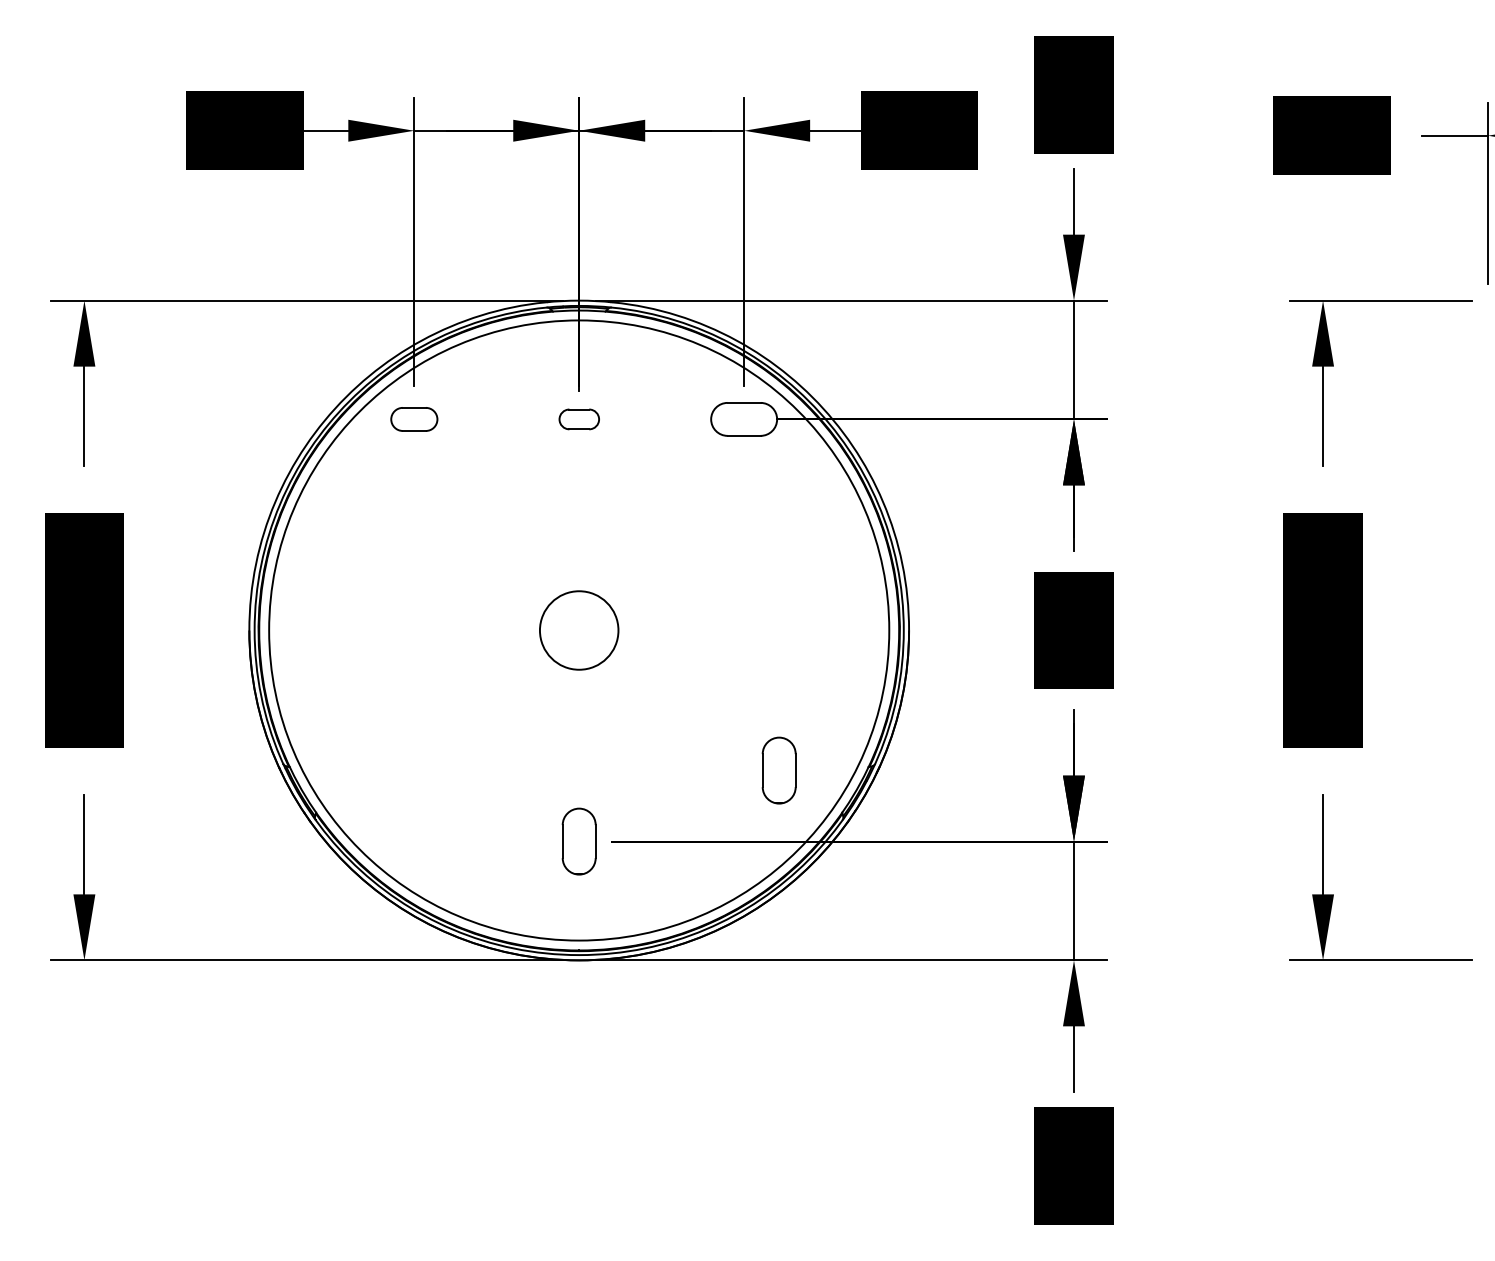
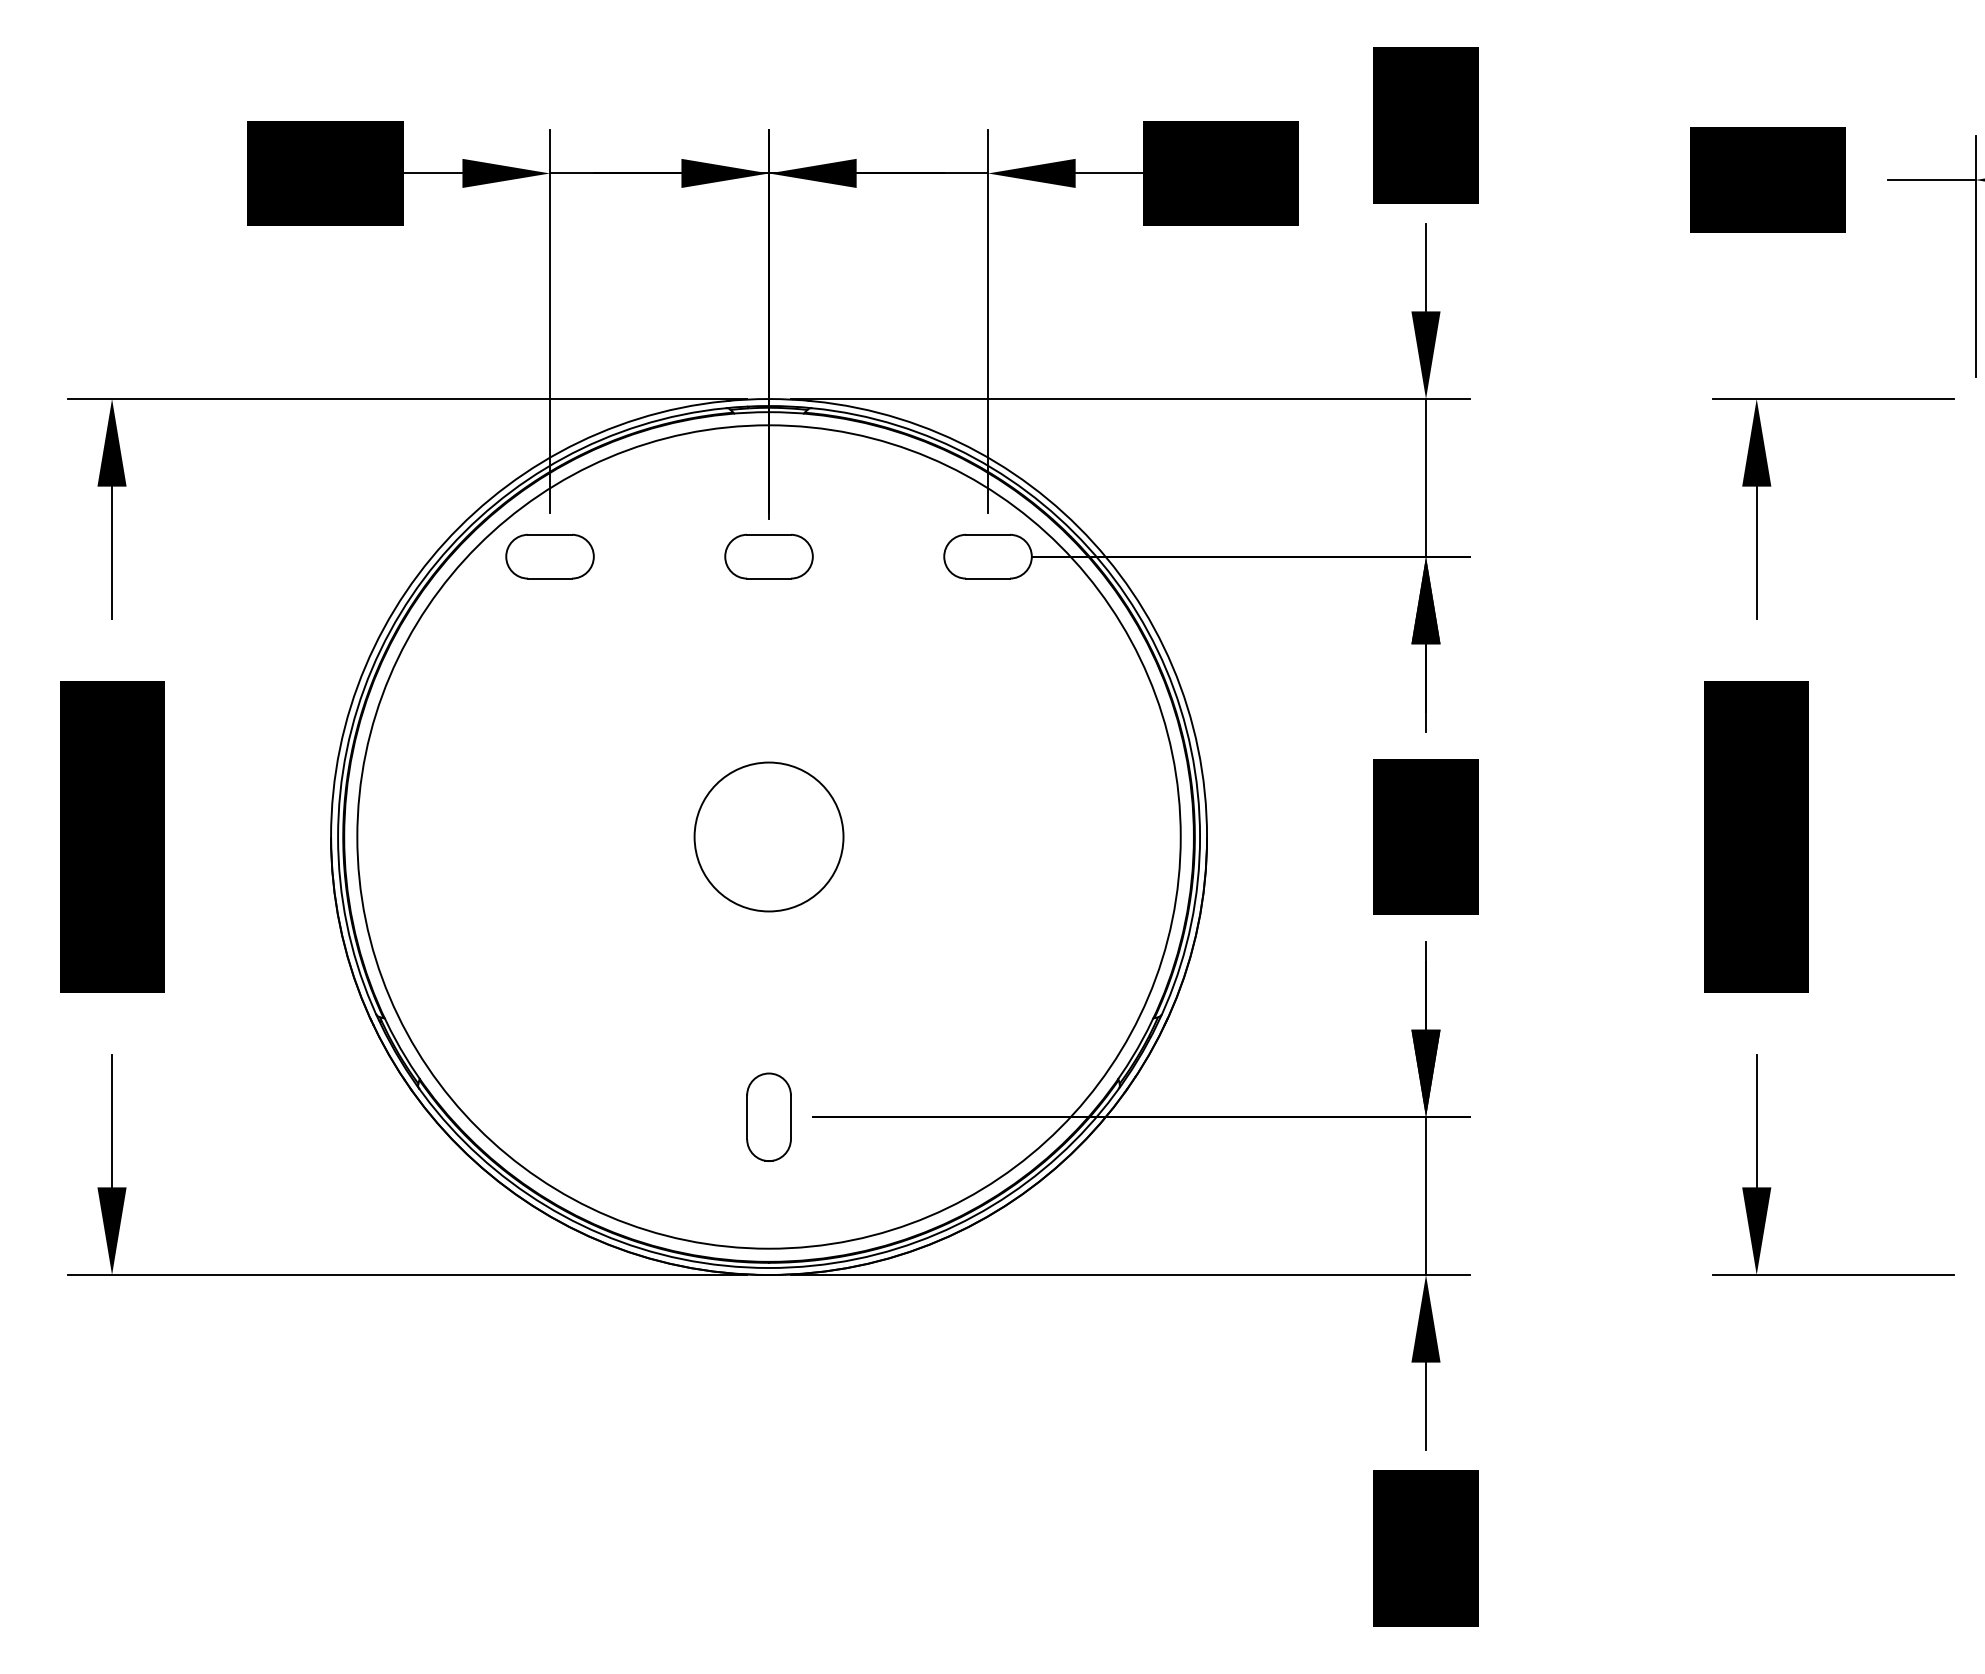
part: (414, 419) -> (550, 556), size x1.43
part: (579, 419) -> (769, 556), size x1.67
circle: (579, 630) -> (769, 837), size x1.43
part: (778, 770) -> (1033, 1022), removed

